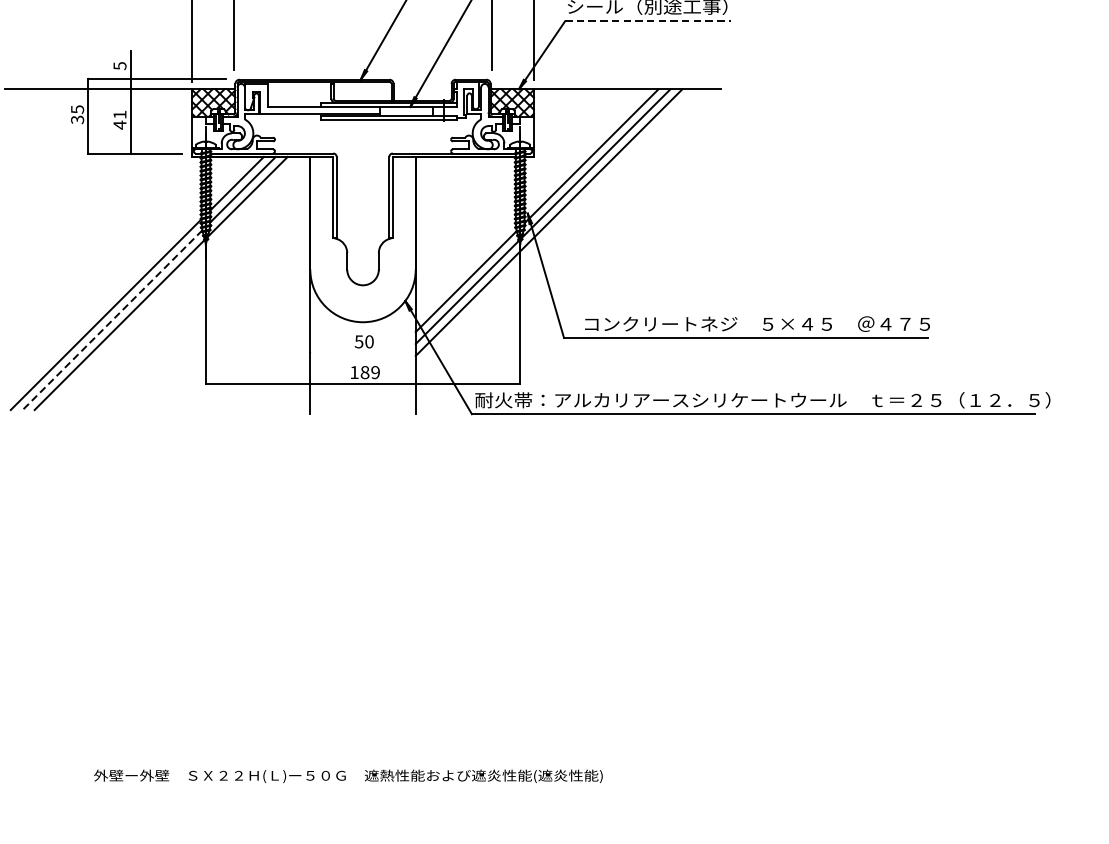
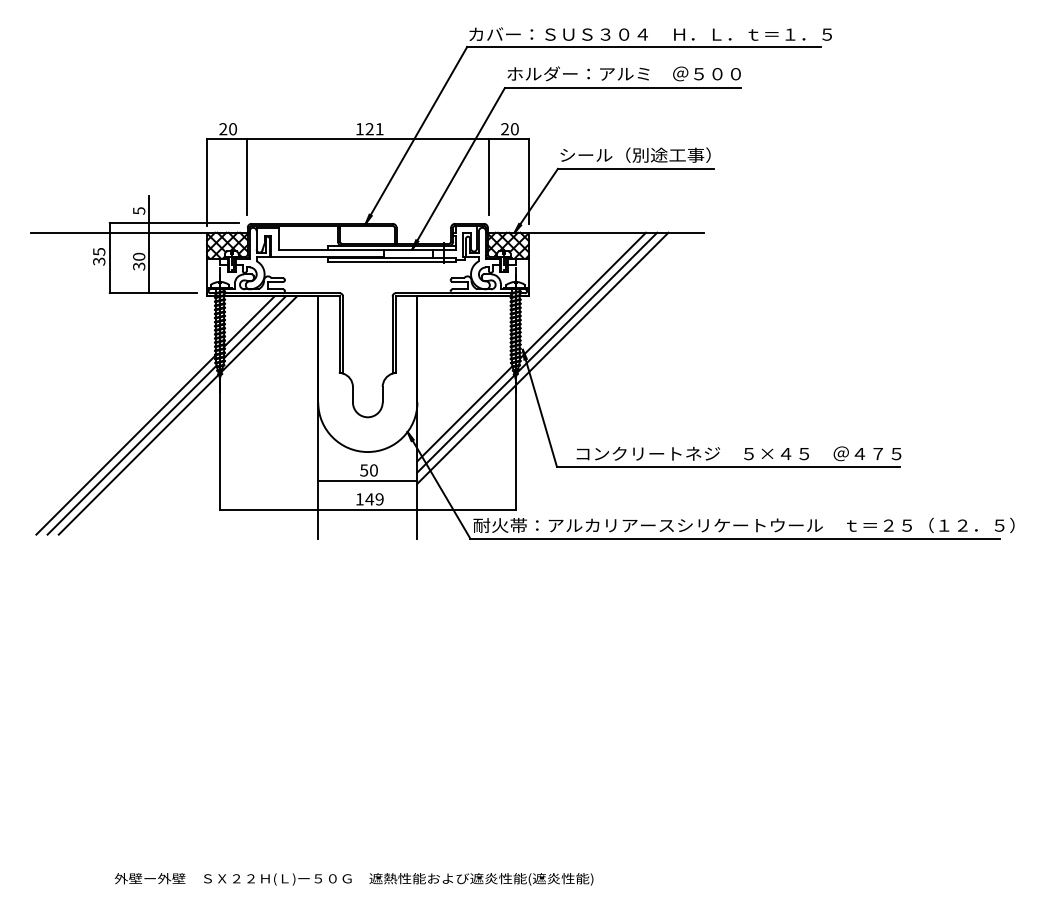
line: (647, 20) -> (635, 168), dashed -> solid
text: (120, 119) -> (139, 261), 41 -> 30
line: (112, 320) -> (132, 450), dashed -> solid
line: (362, 352) -> (367, 480), added
text: (364, 372) -> (369, 499), 189 -> 149

